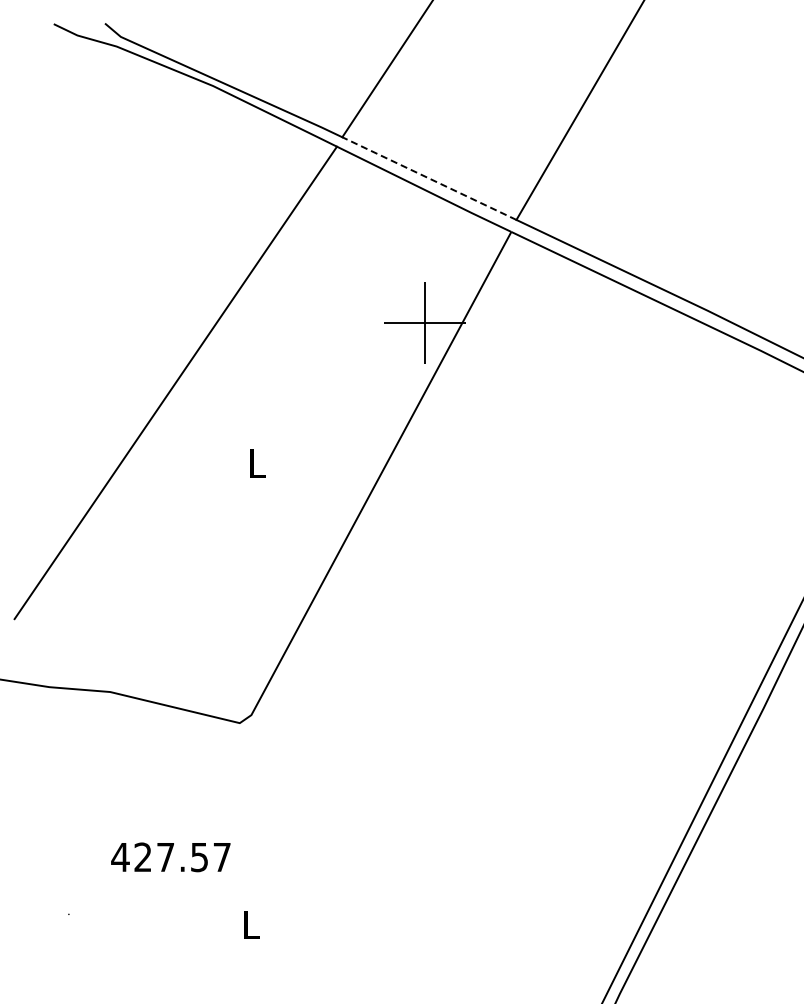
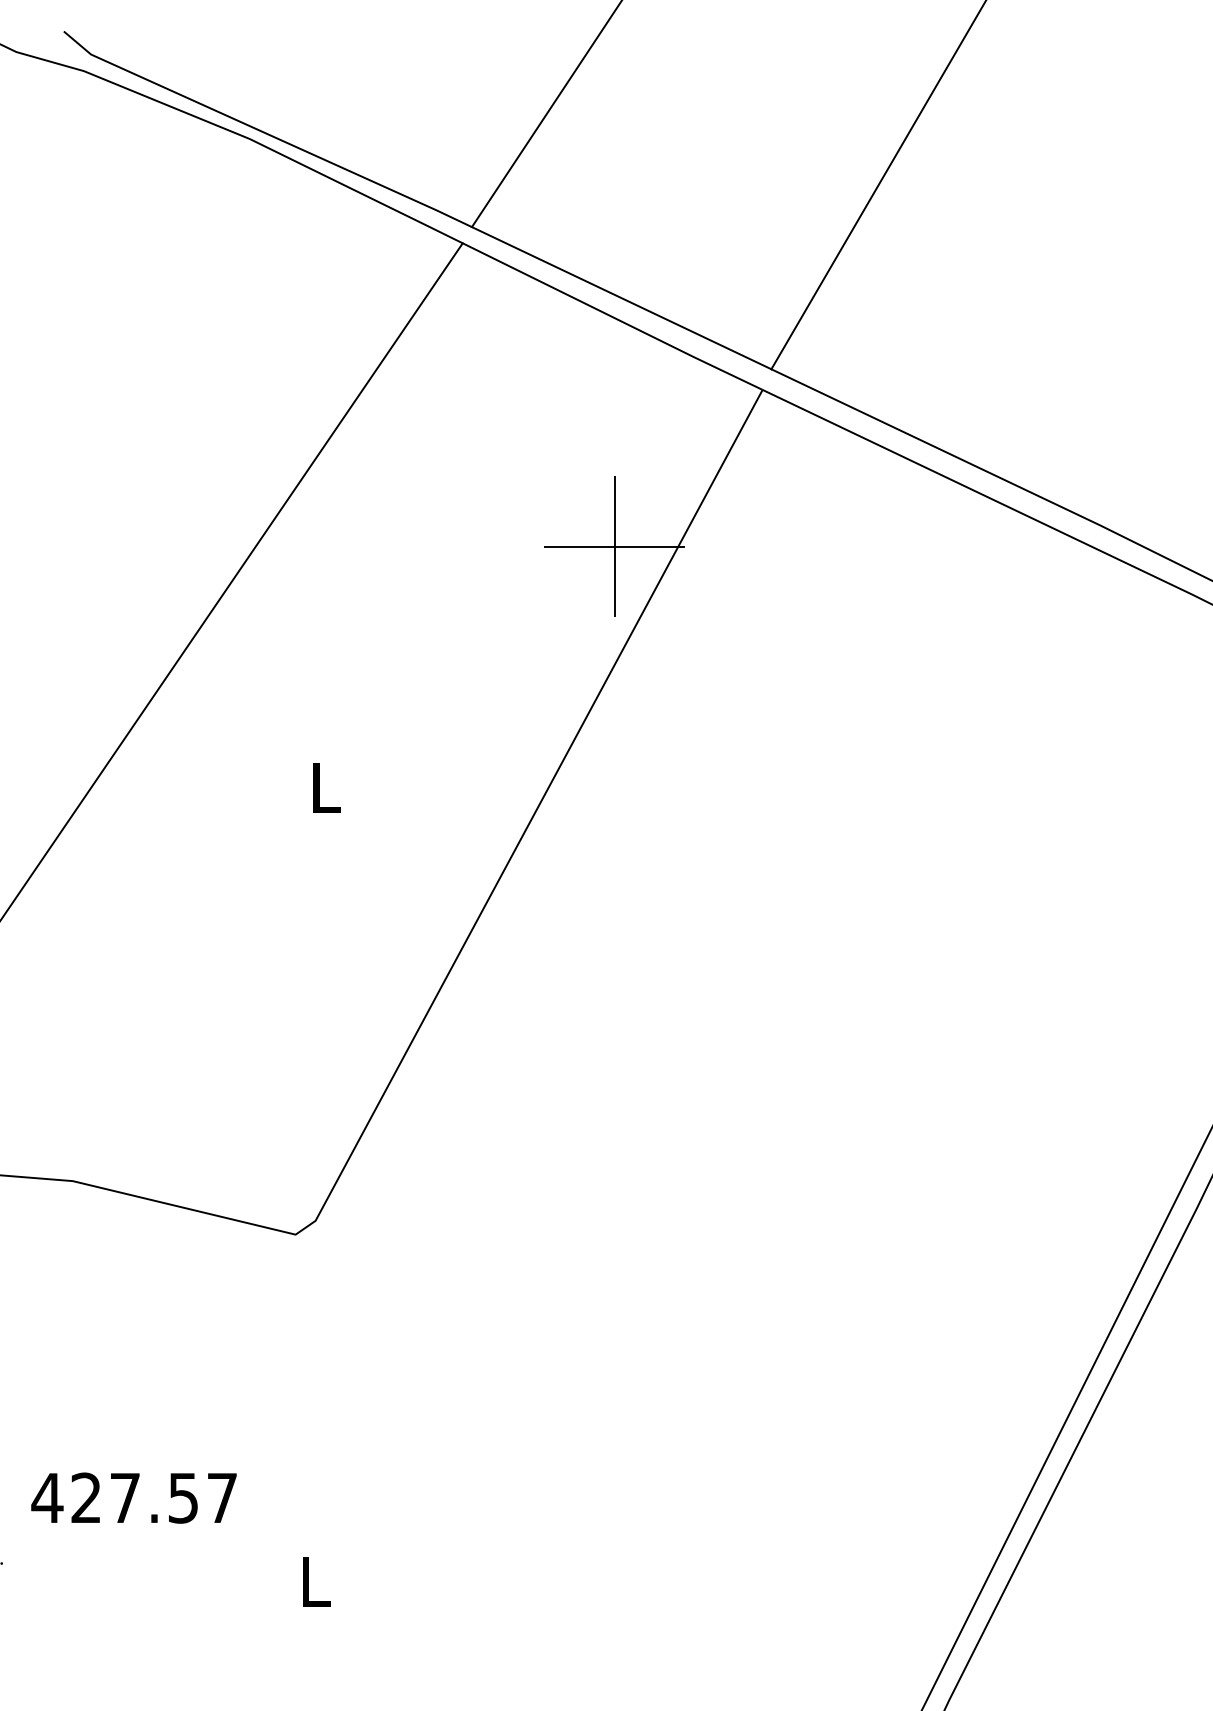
line: (428, 178) -> (620, 298), dashed -> solid
text: (170, 857) -> (133, 1498), moved

